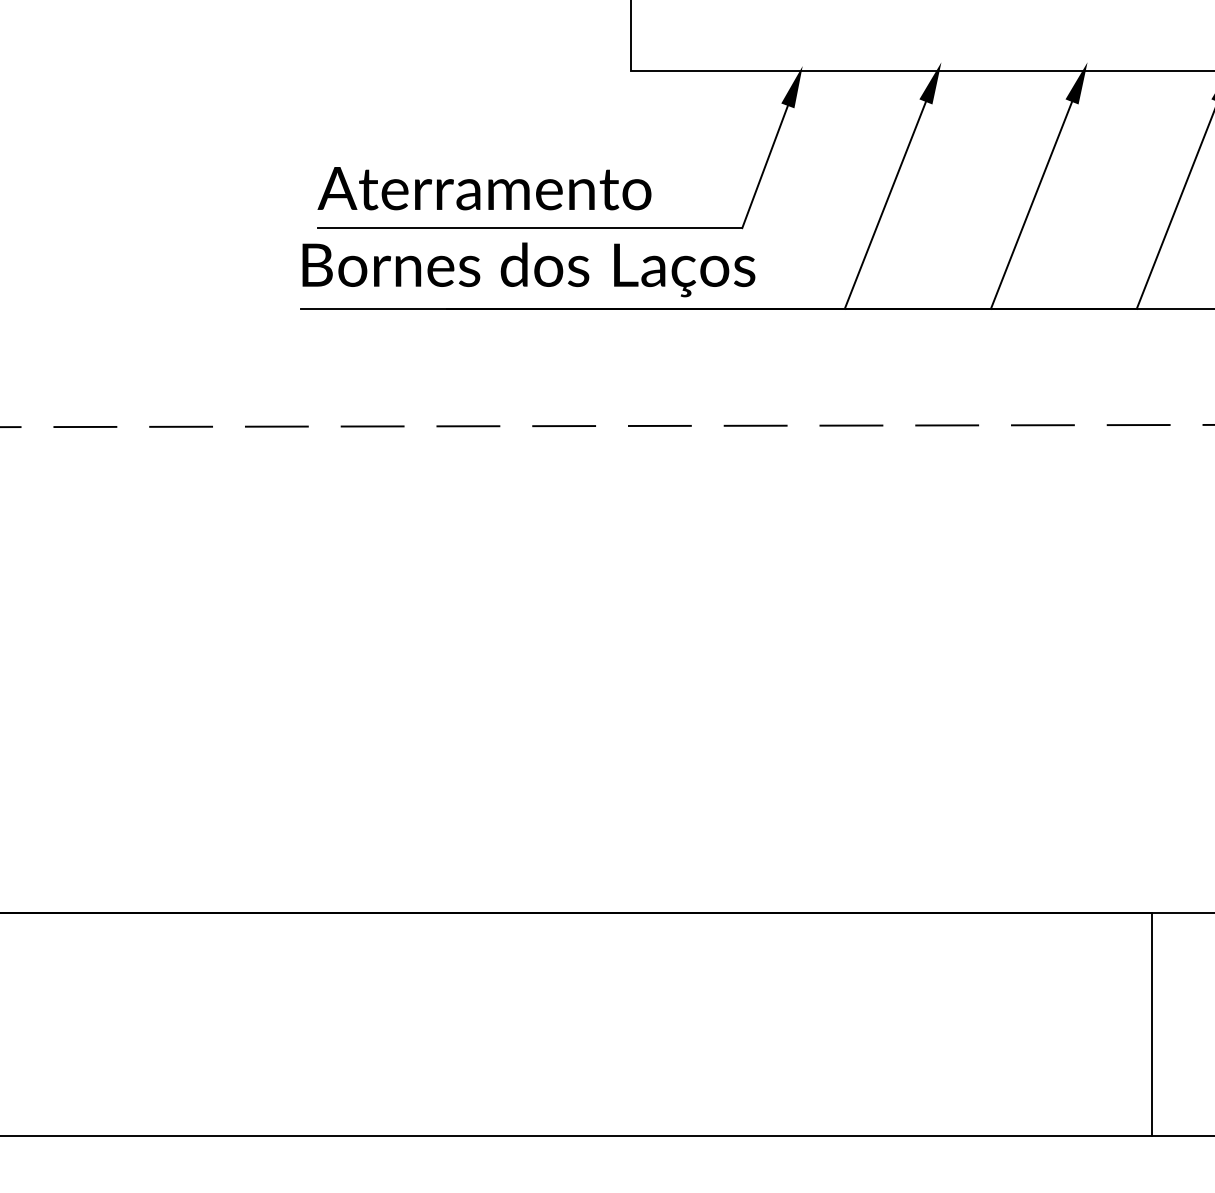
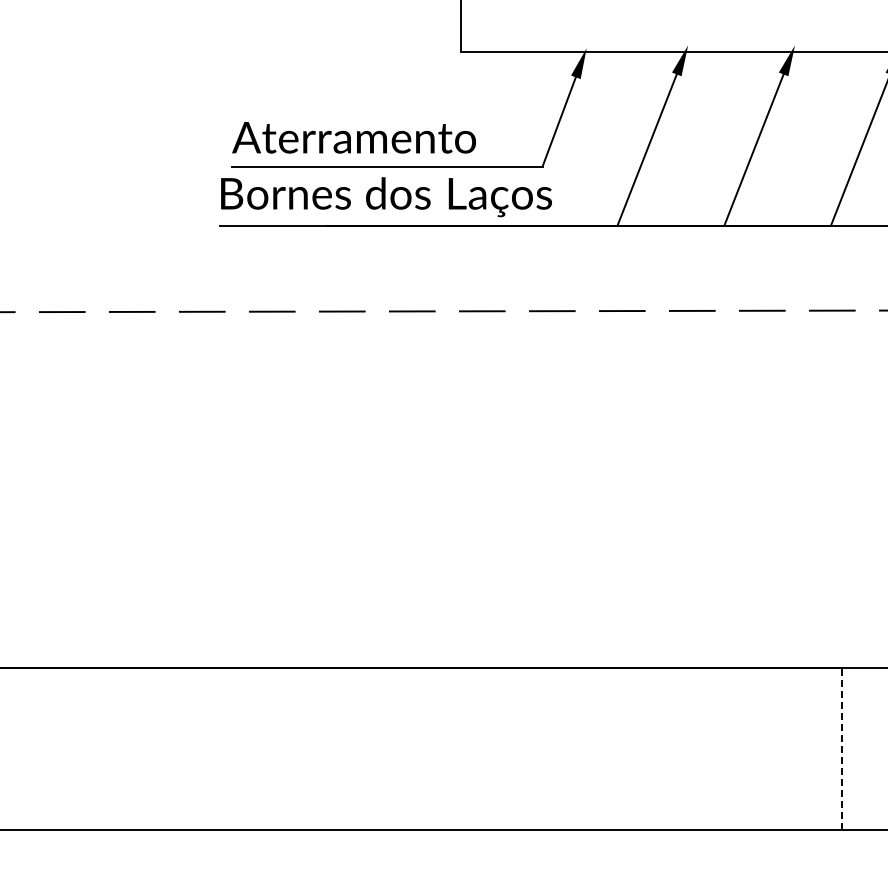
line: (1151, 1023) -> (841, 748), solid -> dashed

